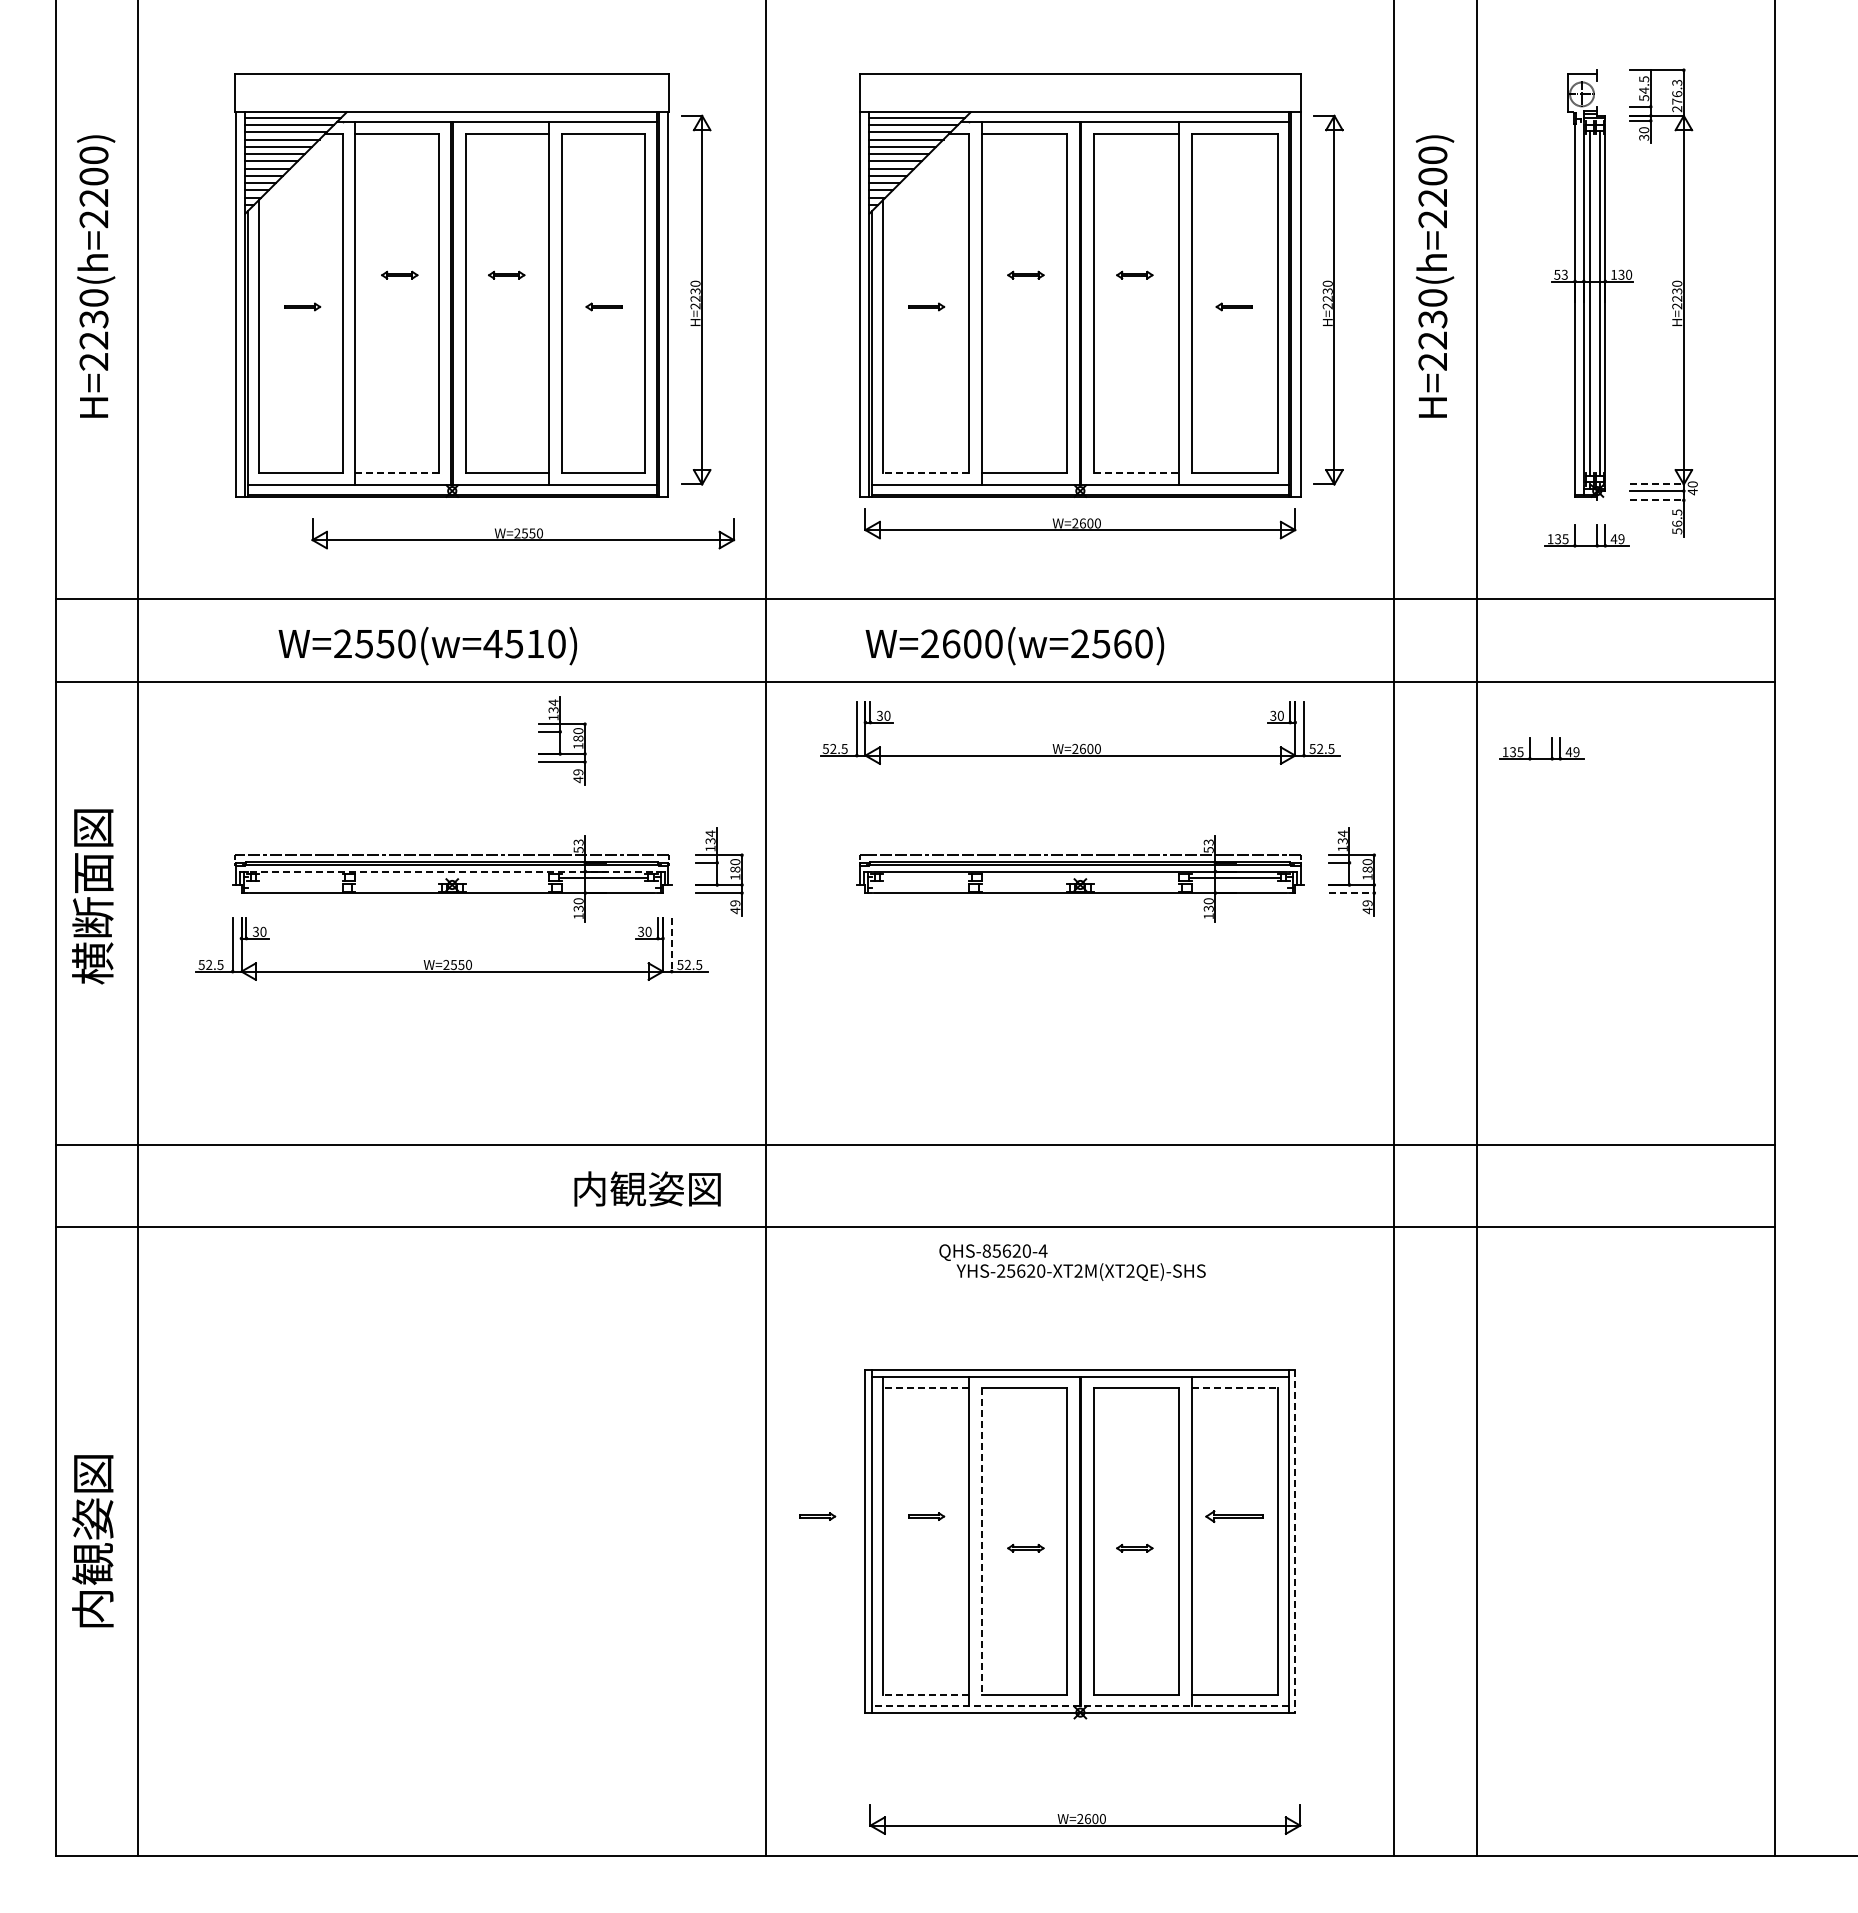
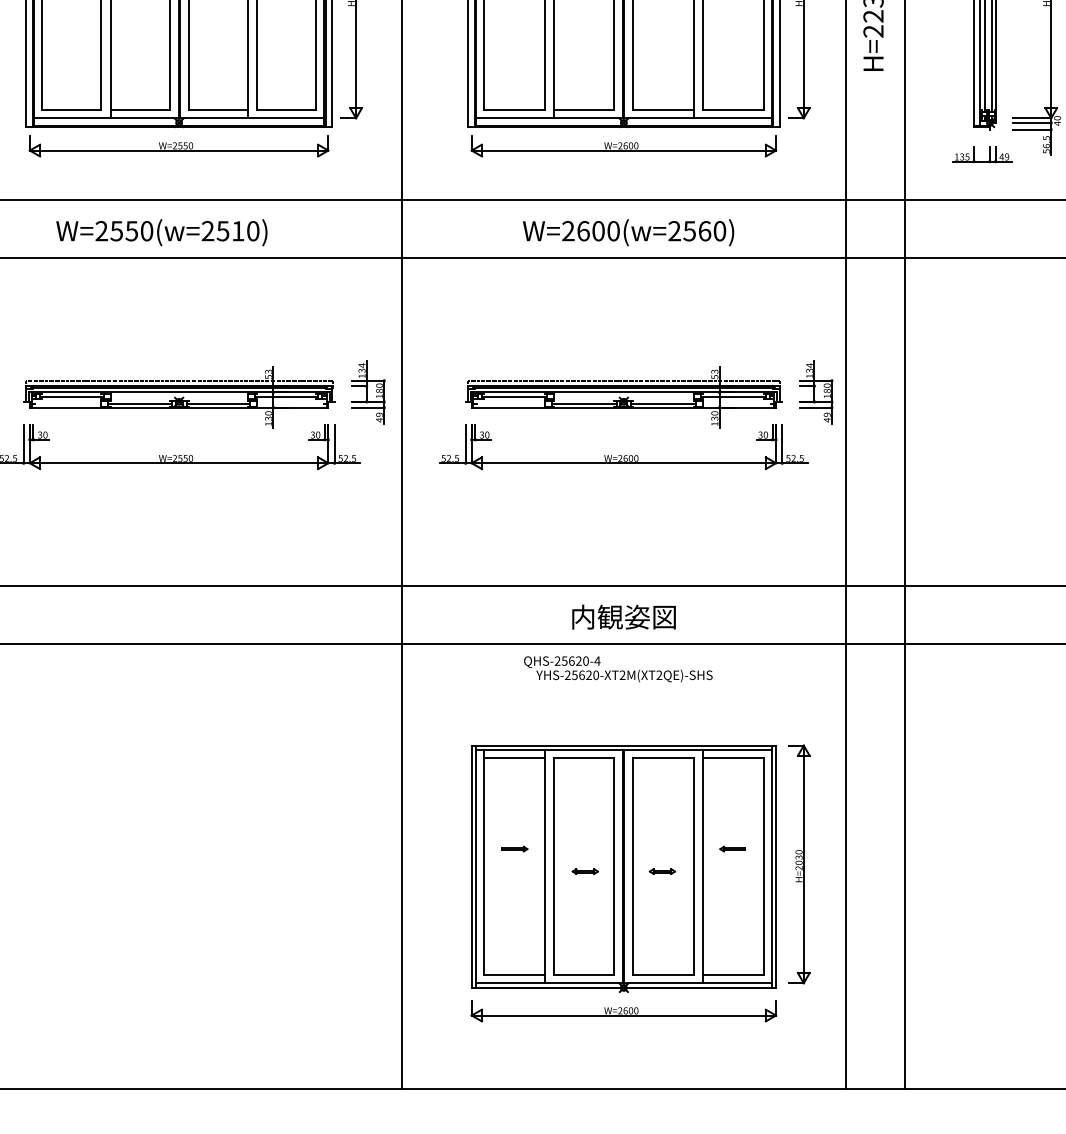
line: (397, 473) -> (140, 110), dashed -> solid
line: (925, 473) -> (514, 110), dashed -> solid
line: (1136, 473) -> (663, 110), dashed -> solid
line: (1657, 484) -> (1032, 118), dashed -> solid
line: (1657, 500) -> (1032, 129), dashed -> solid
part: (523, 533) -> (179, 145), moved
text: (492, 643) -> (207, 230), W=2550(w=4510) -> W=2550(w=2510)
text: (1014, 645) -> (628, 232), moved
part: (562, 740) -> (257, 299), removed
part: (1081, 744) -> (624, 455), moved
part: (1551, 748) -> (957, 305), removed
line: (452, 871) -> (179, 392), dashed -> solid
line: (300, 877) -> (71, 396), added
line: (925, 877) -> (514, 396), added
line: (397, 887) -> (140, 403), added
line: (507, 887) -> (218, 403), added
line: (1024, 887) -> (584, 403), added
line: (1136, 887) -> (663, 403), added
line: (1351, 893) -> (815, 407), dashed -> solid
line: (671, 944) -> (334, 444), dashed -> solid
text: (647, 1188) -> (623, 616), moved
text: (986, 1250) -> (557, 660), QHS-85620-4 -> QHS-25620-4
line: (925, 1388) -> (514, 758), dashed -> solid
line: (1234, 1388) -> (733, 758), dashed -> solid
part: (817, 1516) -> (437, 849), removed
part: (1233, 1516) -> (732, 849), size x0.62
part: (1328, 1538) -> (799, 864), added
line: (981, 1541) -> (553, 866), dashed -> solid
line: (1295, 1542) -> (776, 867), dashed -> solid
line: (925, 1694) -> (514, 975), dashed -> solid
line: (1079, 1706) -> (623, 983), dashed -> solid
part: (1085, 1819) -> (623, 1011), moved

